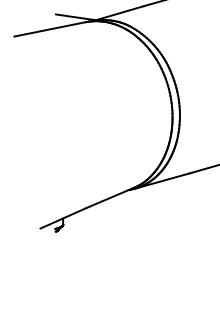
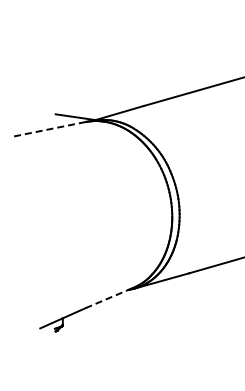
line: (50, 29) -> (50, 129), solid -> dashed
line: (108, 198) -> (108, 298), solid -> dashed

